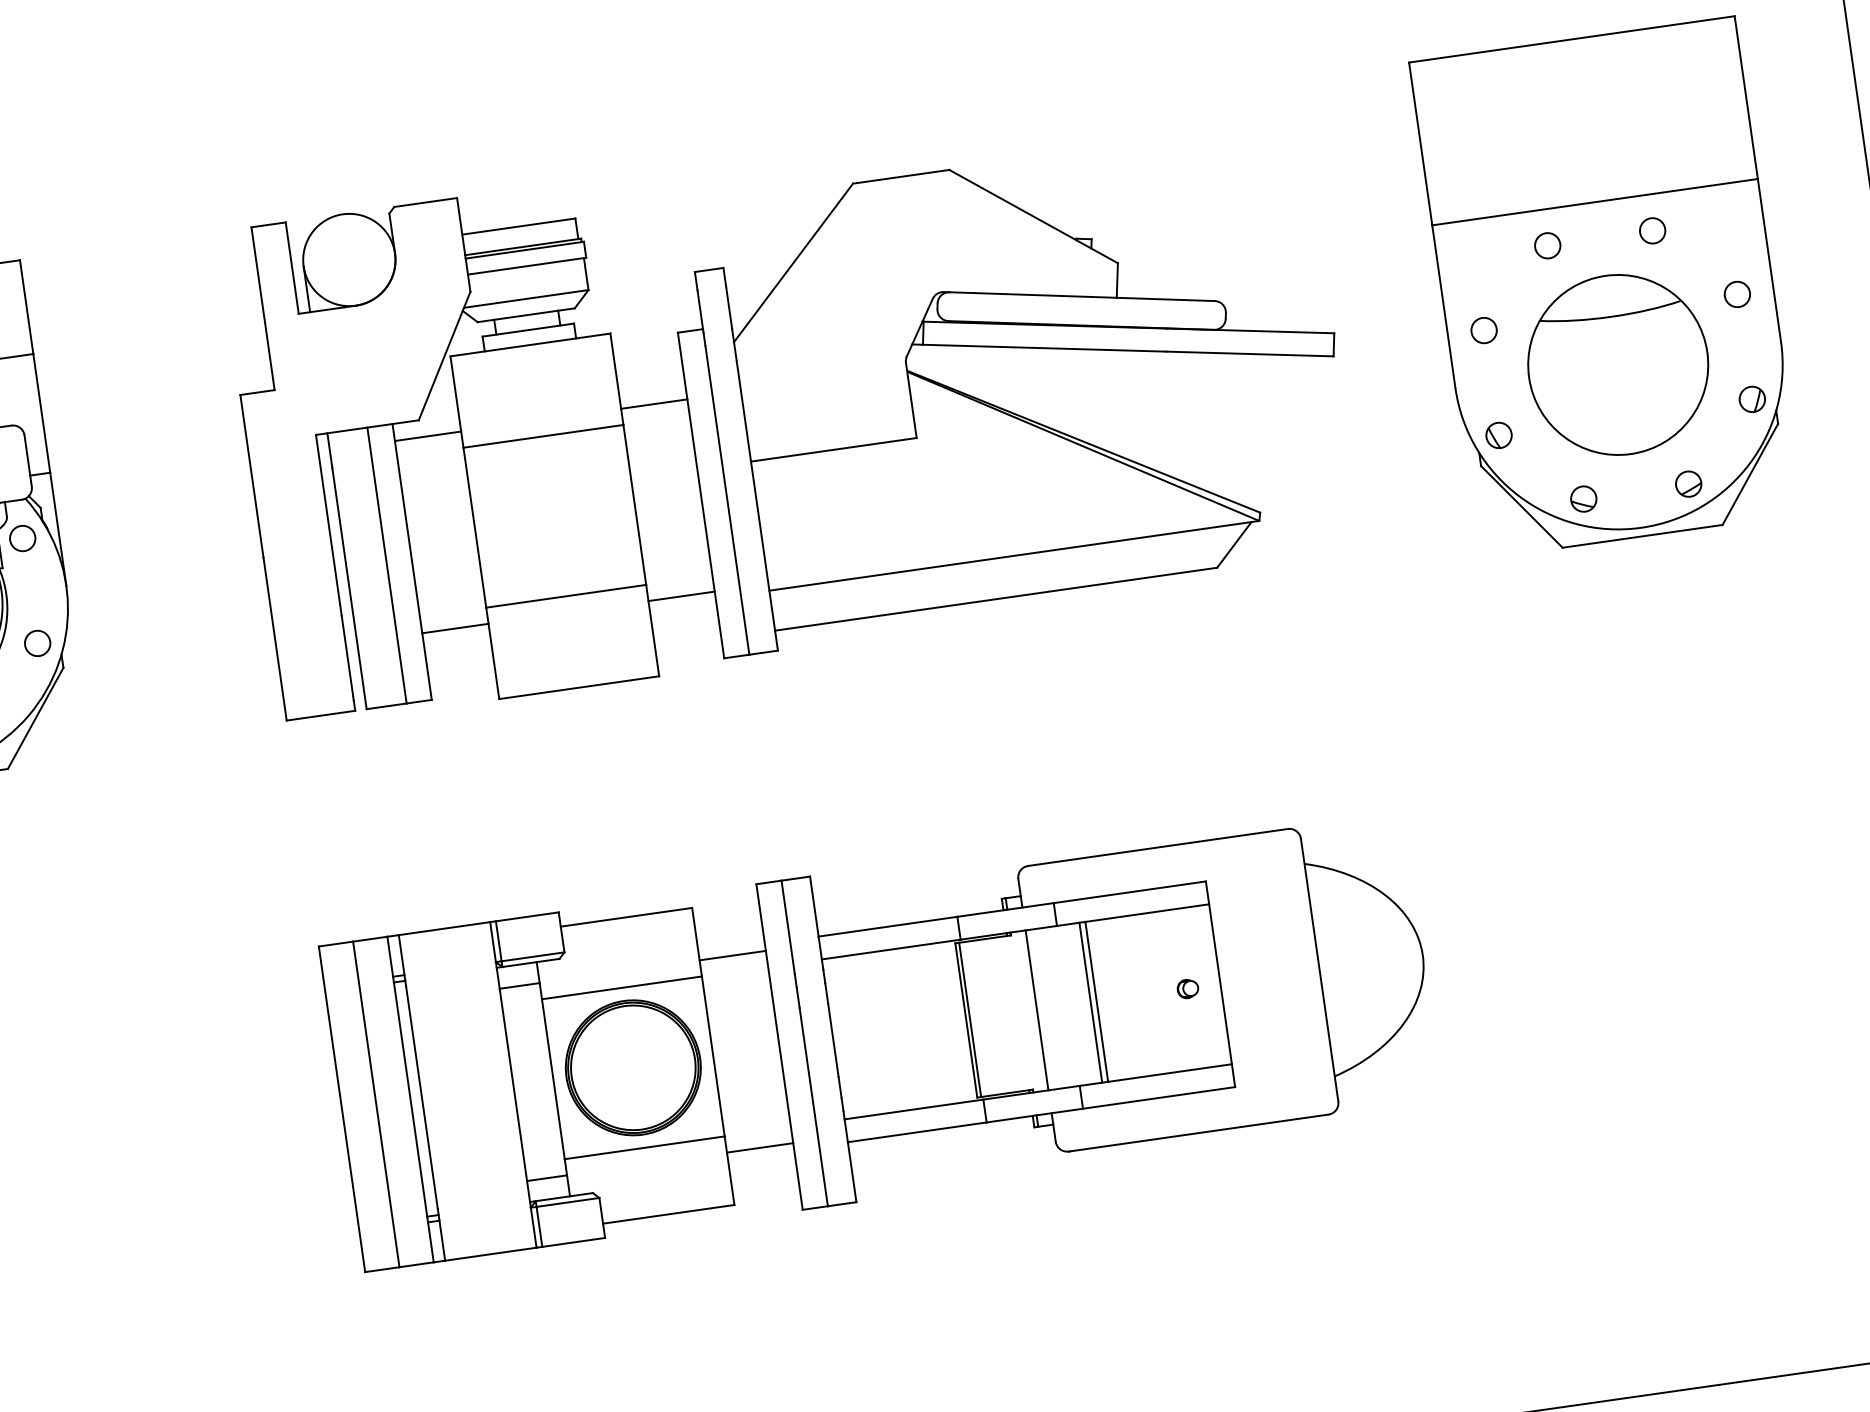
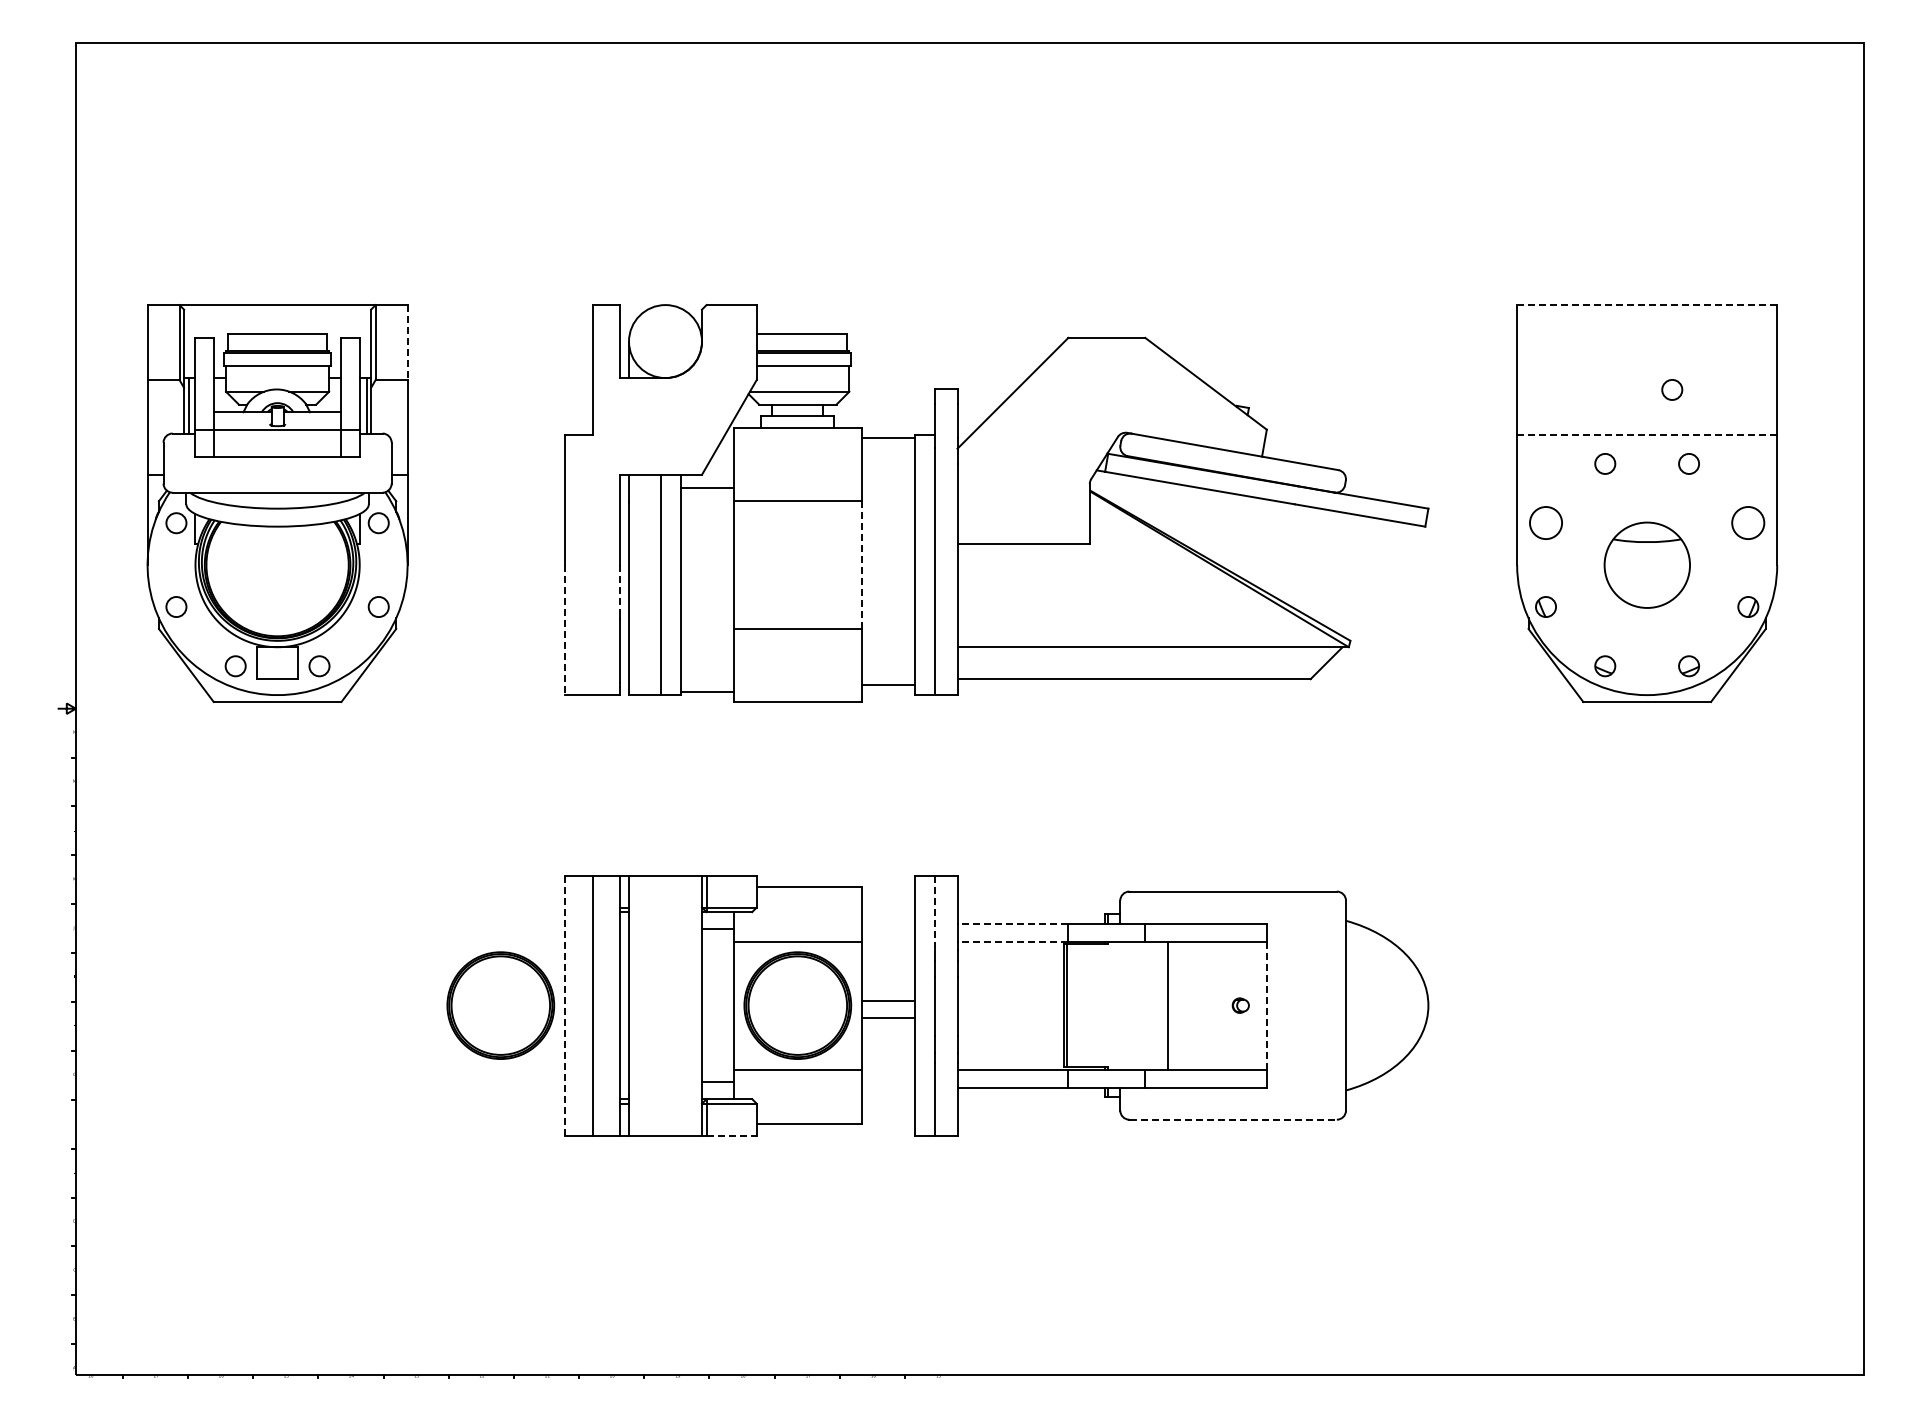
line: (1572, 39) -> (1647, 305), solid -> dashed
circle: (1618, 140) -> (1672, 389), added
line: (1594, 202) -> (1646, 435), solid -> dashed
circle: (1737, 294) -> (1748, 523), size x1.6
line: (26, 308) -> (407, 343), solid -> dashed
circle: (1483, 330) -> (1545, 523), size x1.6
part: (1618, 365) -> (1647, 565), size x0.6
line: (653, 404) -> (887, 438), moved
line: (634, 505) -> (861, 565), solid -> dashed
line: (335, 576) -> (619, 587), solid -> dashed
line: (680, 595) -> (887, 684), moved
line: (455, 628) -> (707, 691), moved
line: (275, 639) -> (565, 630), solid -> dashed
line: (887, 926) -> (1012, 923), solid -> dashed
line: (788, 928) -> (934, 913), solid -> dashed
line: (890, 949) -> (1012, 941), solid -> dashed
line: (731, 955) -> (887, 1000), moved
line: (1220, 984) -> (1266, 1005), solid -> dashed
line: (1091, 1002) -> (1163, 1005), removed
line: (1037, 1010) -> (1120, 1005), removed
line: (342, 1109) -> (565, 1005), solid -> dashed
part: (261, 1120) -> (500, 1005), added
line: (1200, 1132) -> (1234, 1119), solid -> dashed
line: (759, 1148) -> (887, 1018), moved
line: (574, 1242) -> (732, 1135), solid -> dashed

